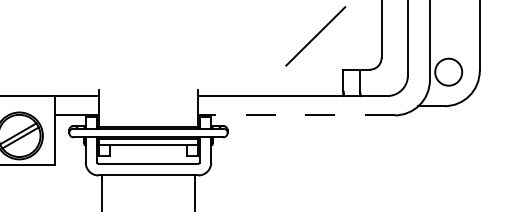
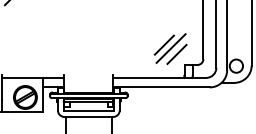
line: (300, 28) -> (163, 44), added
line: (326, 46) -> (176, 53), added
line: (296, 115) -> (161, 87), dashed -> solid

